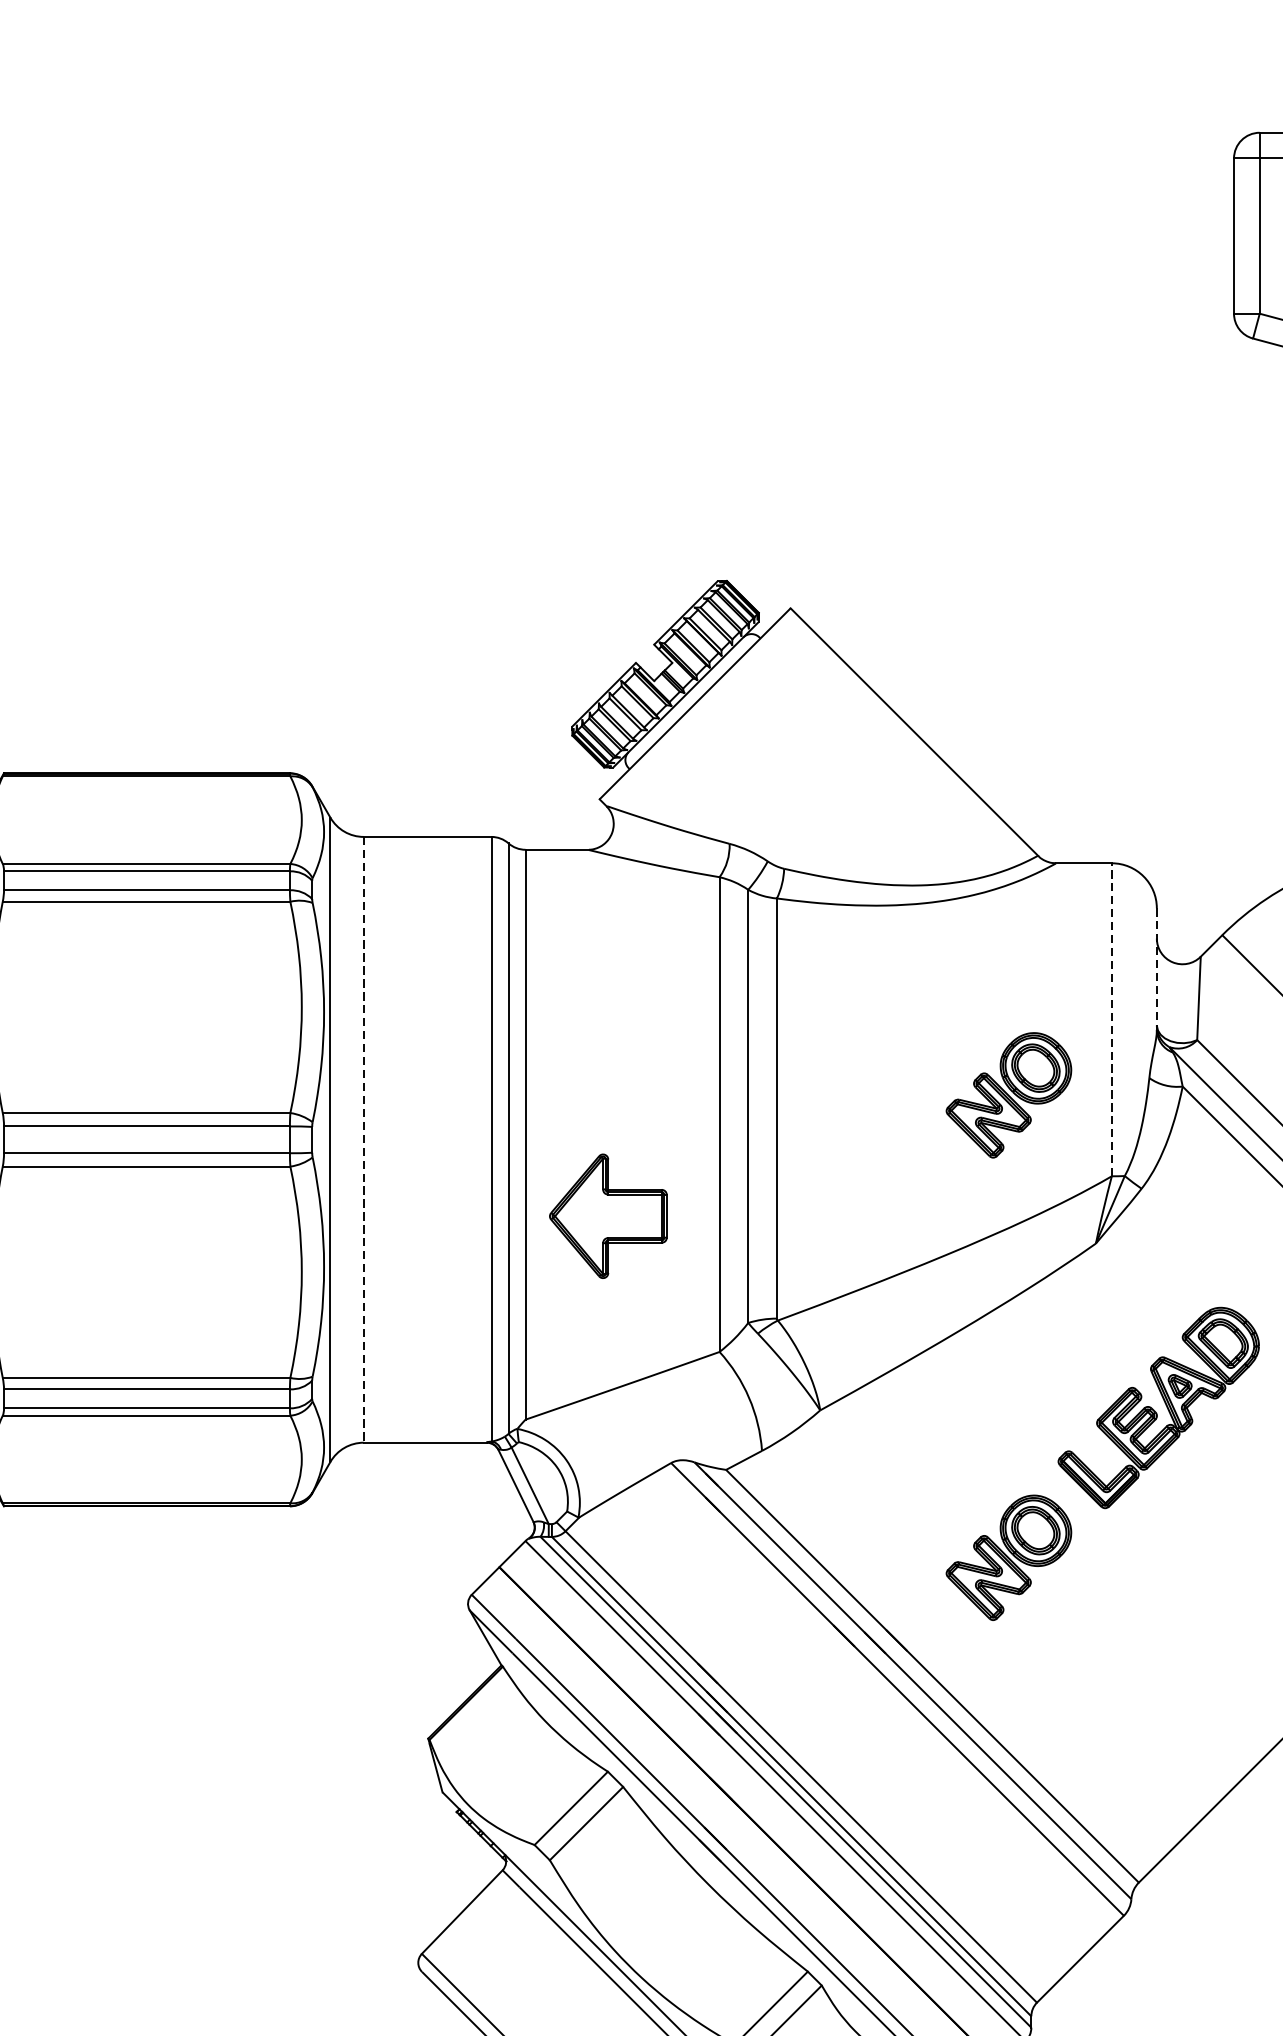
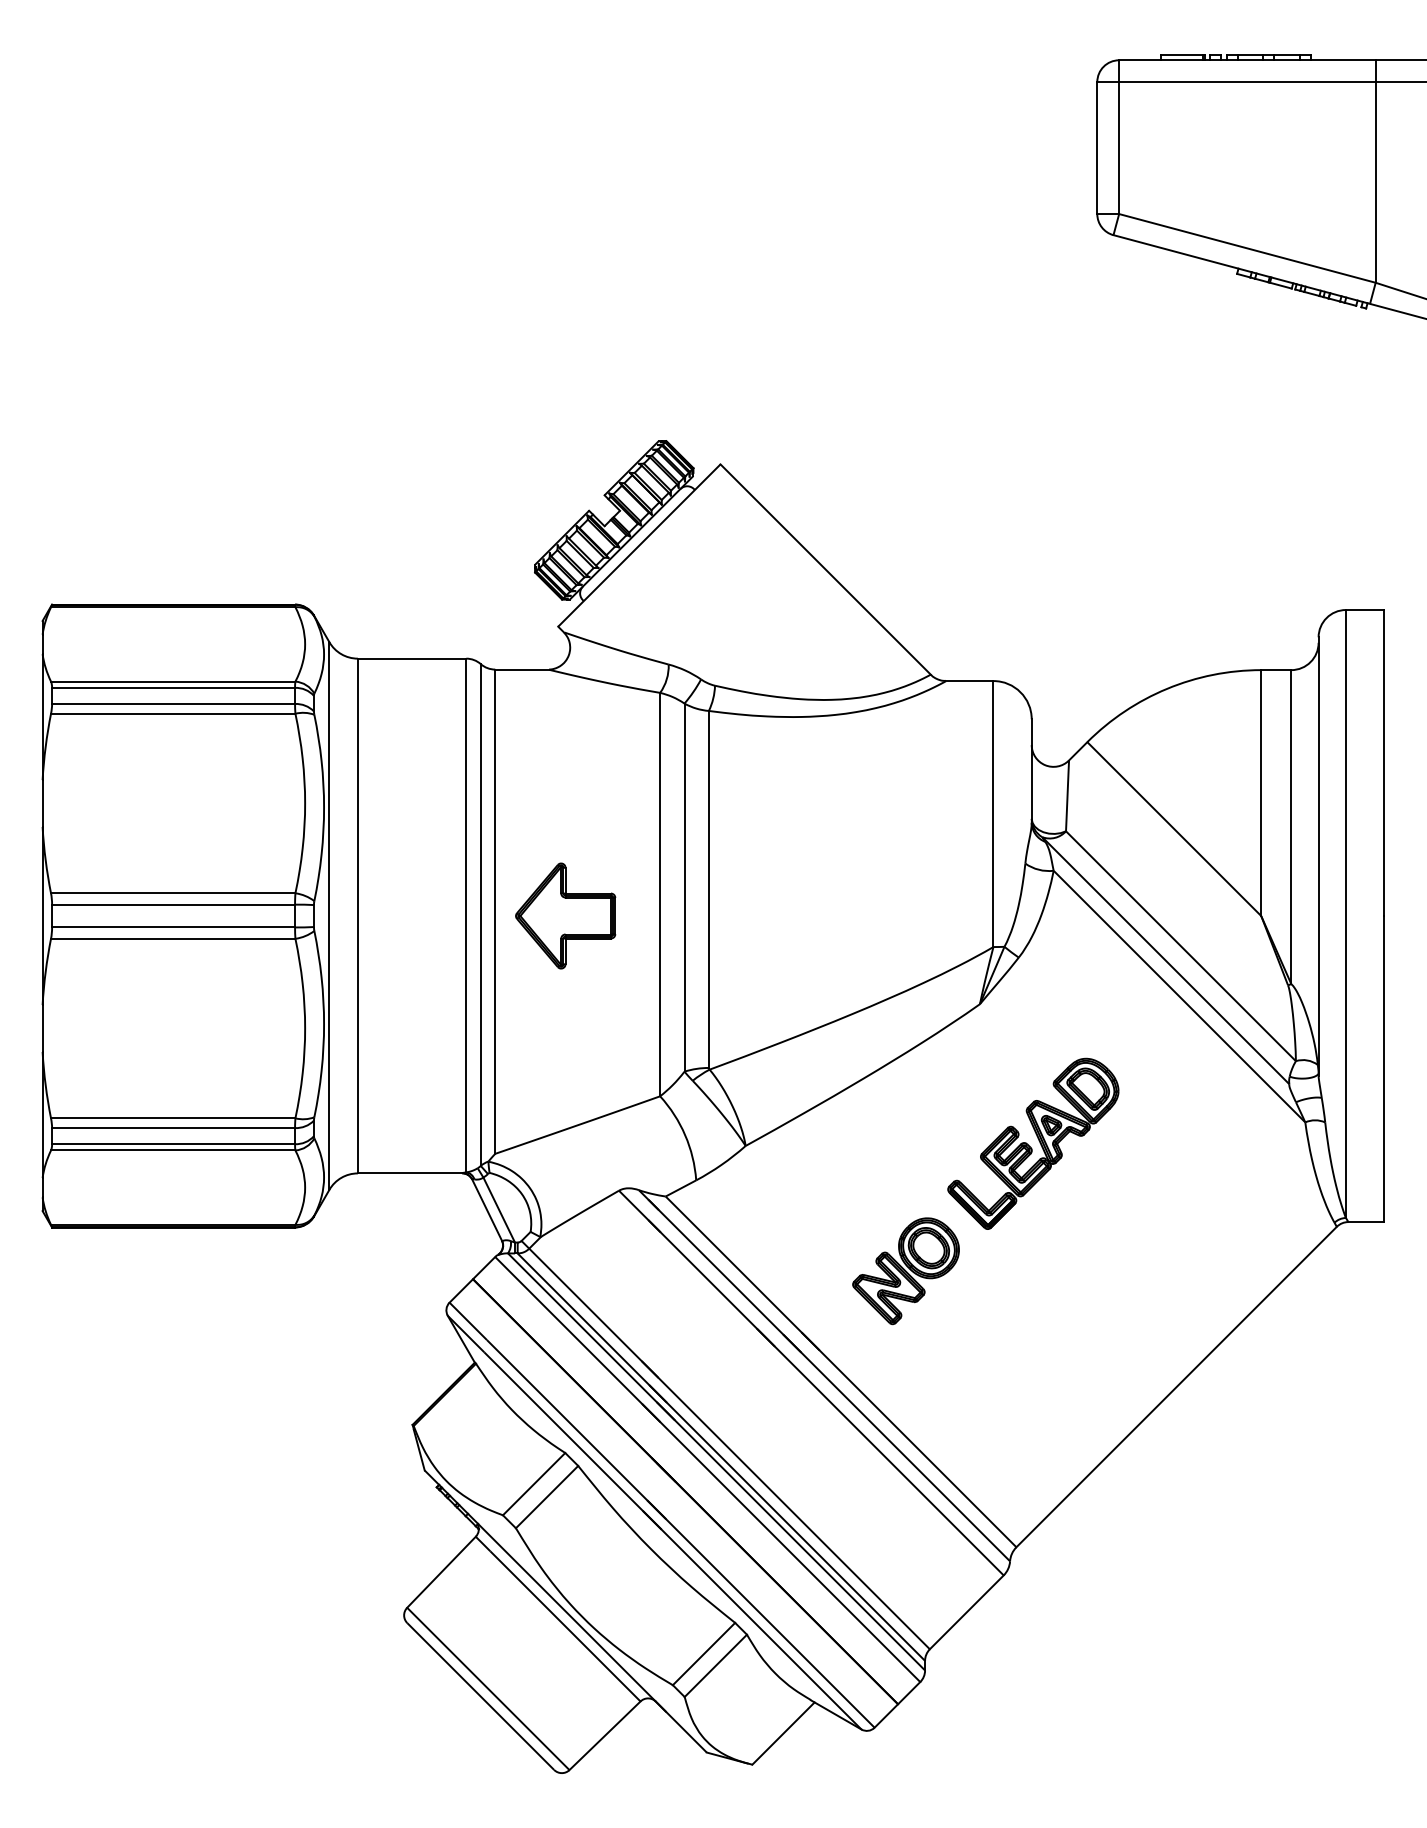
line: (1156, 968) -> (1031, 770), dashed -> solid
line: (1111, 1020) -> (993, 814), dashed -> solid
part: (1008, 1095) -> (905, 878), removed
line: (363, 1140) -> (357, 916), dashed -> solid
part: (608, 1215) -> (565, 915), moved

